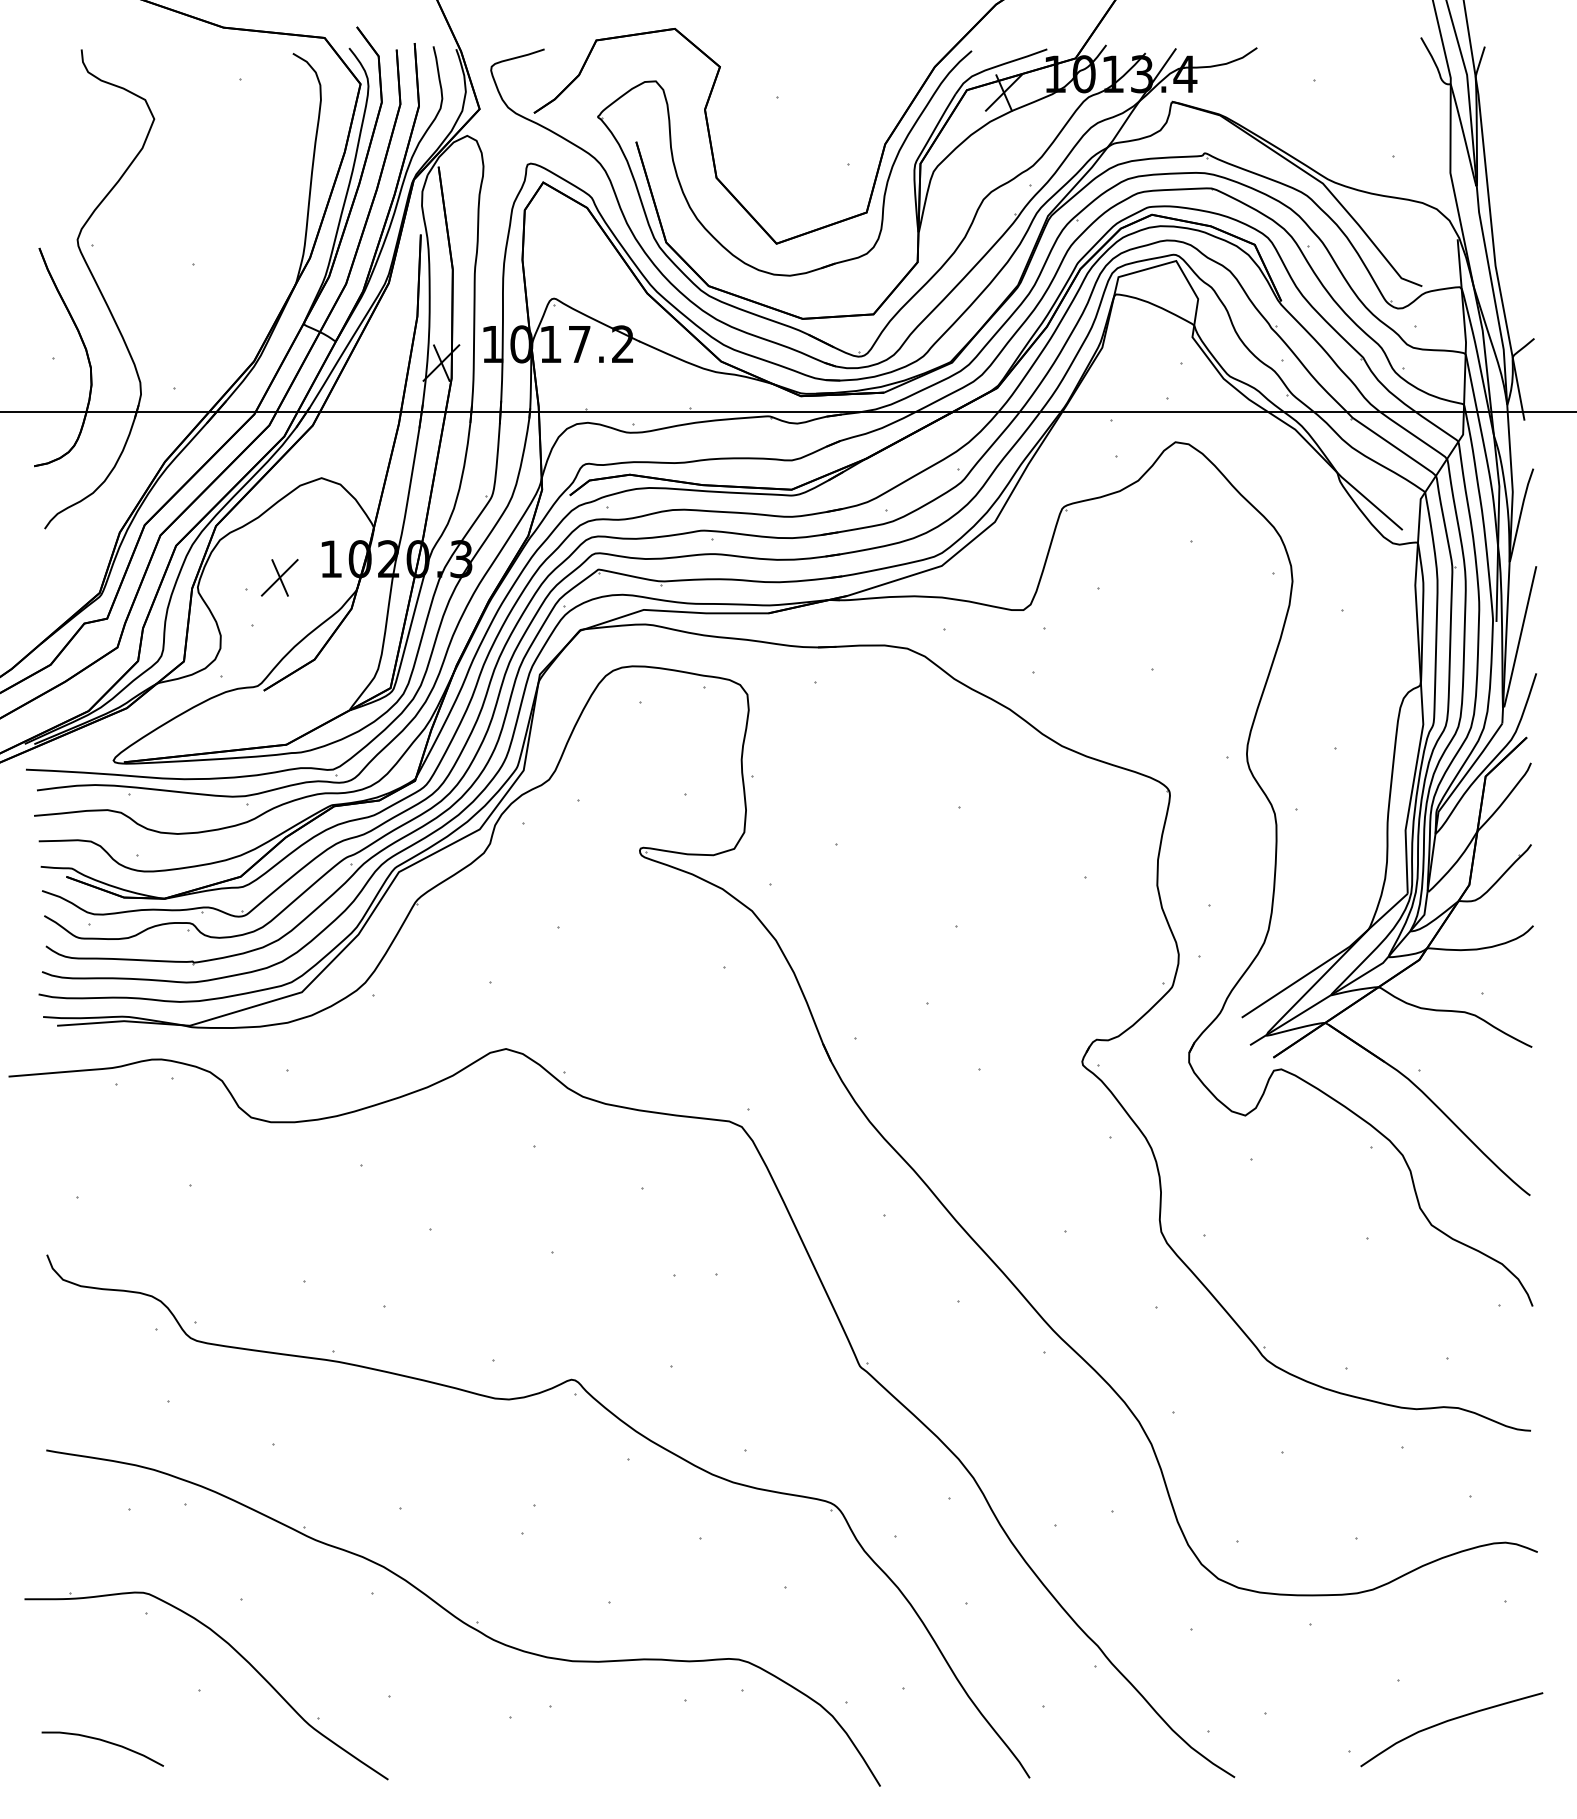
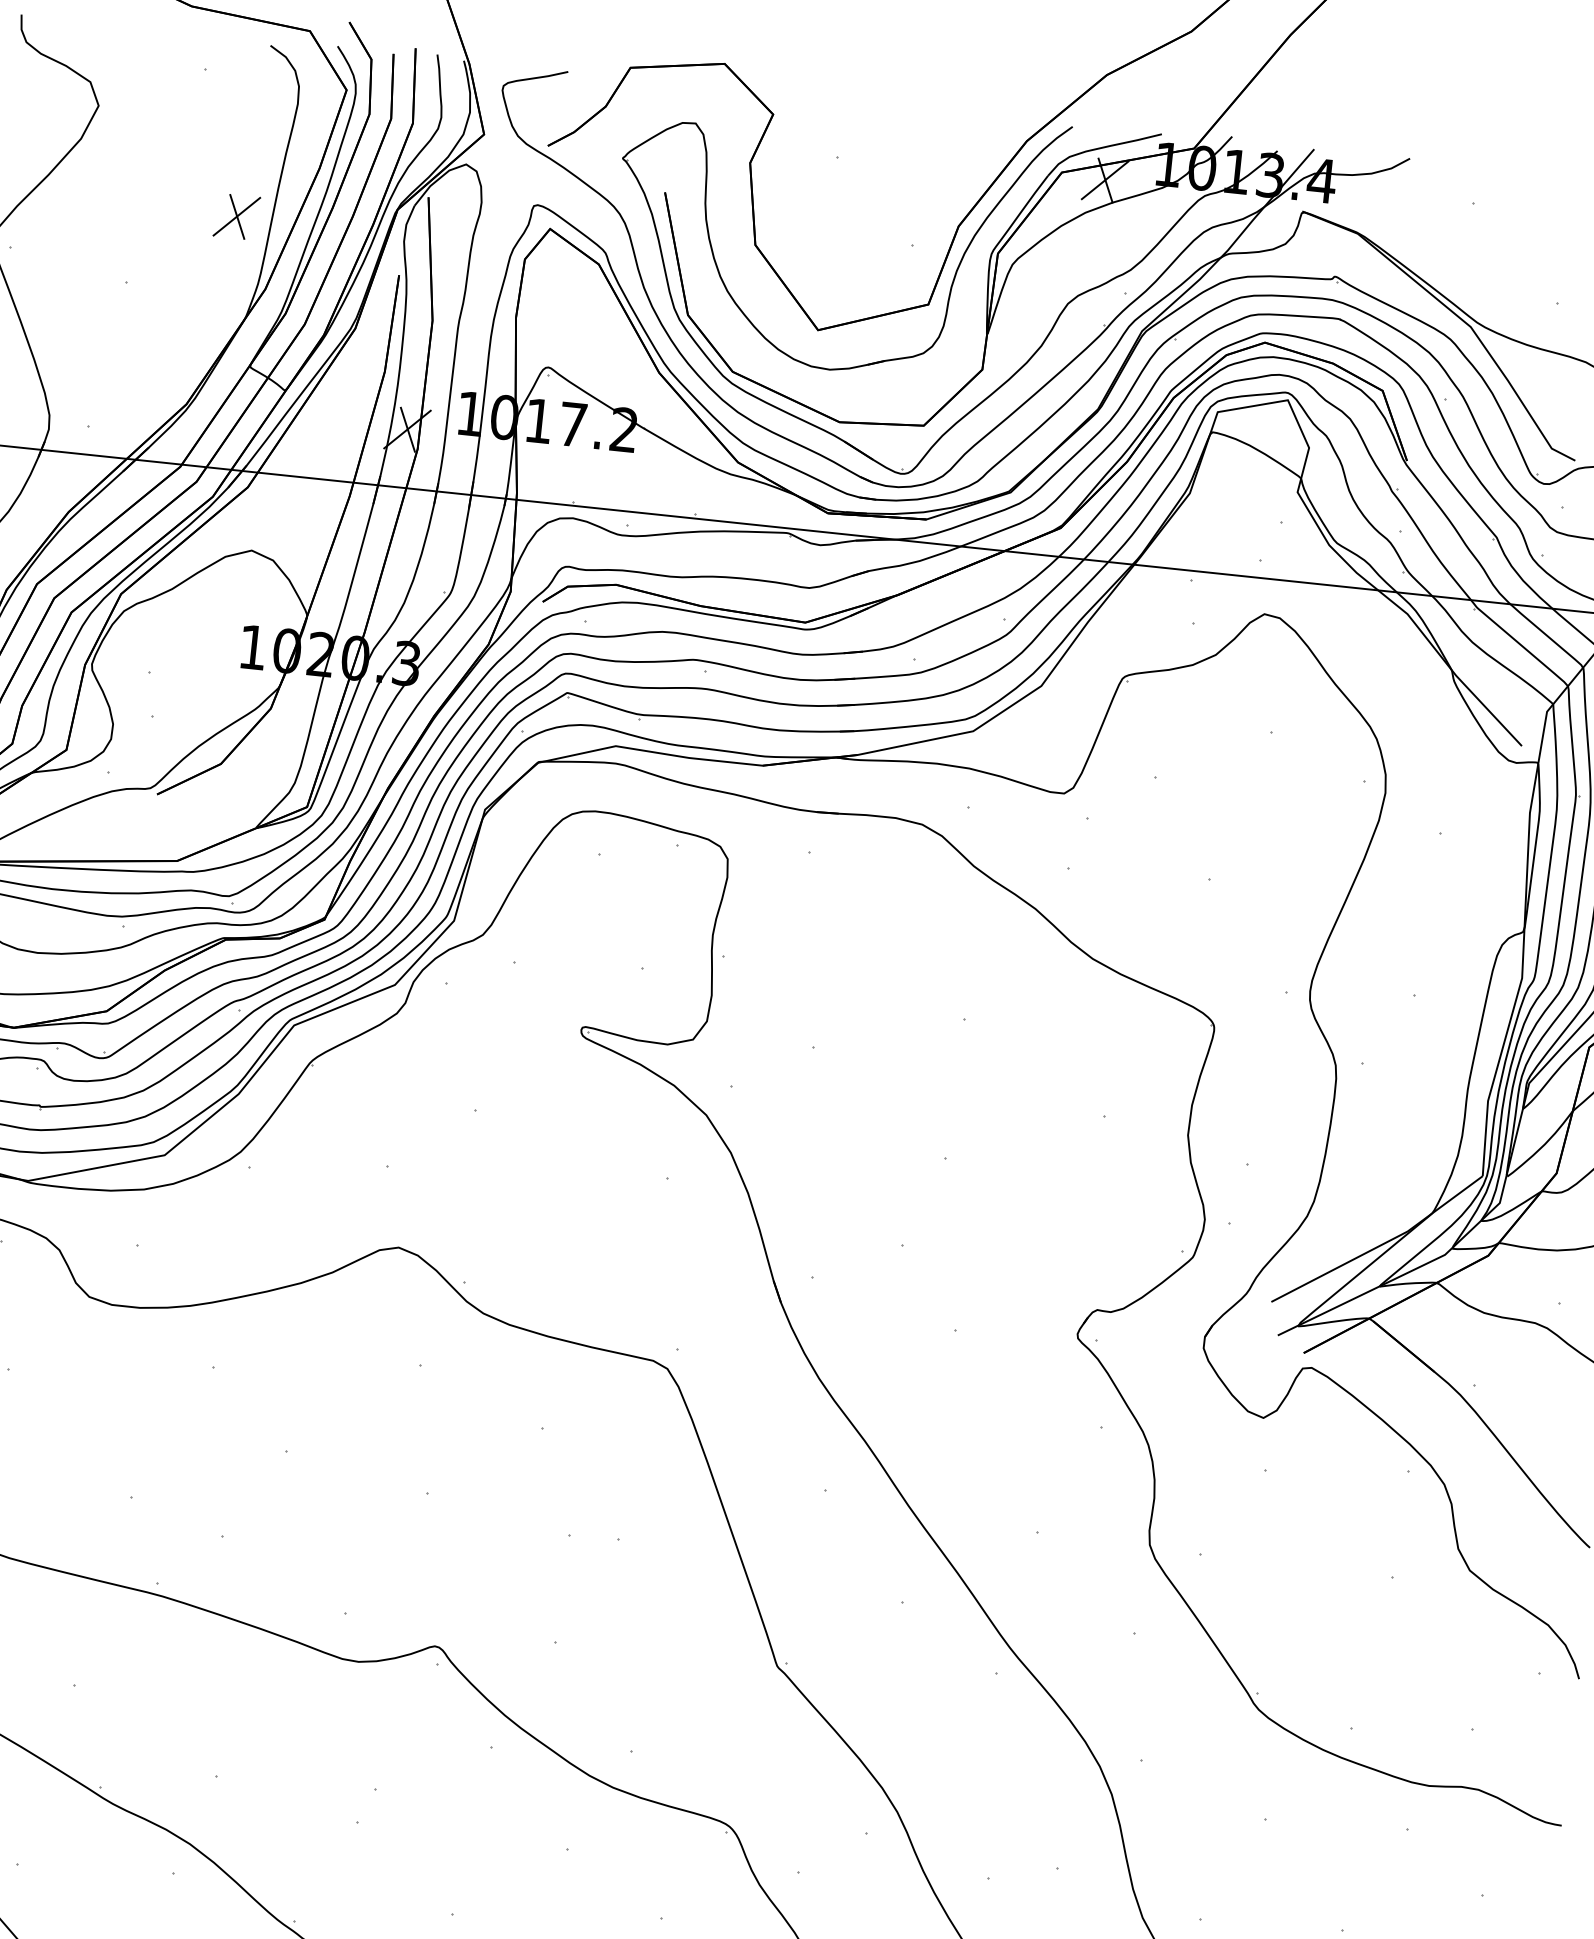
part: (279, 577) -> (236, 216), moved

